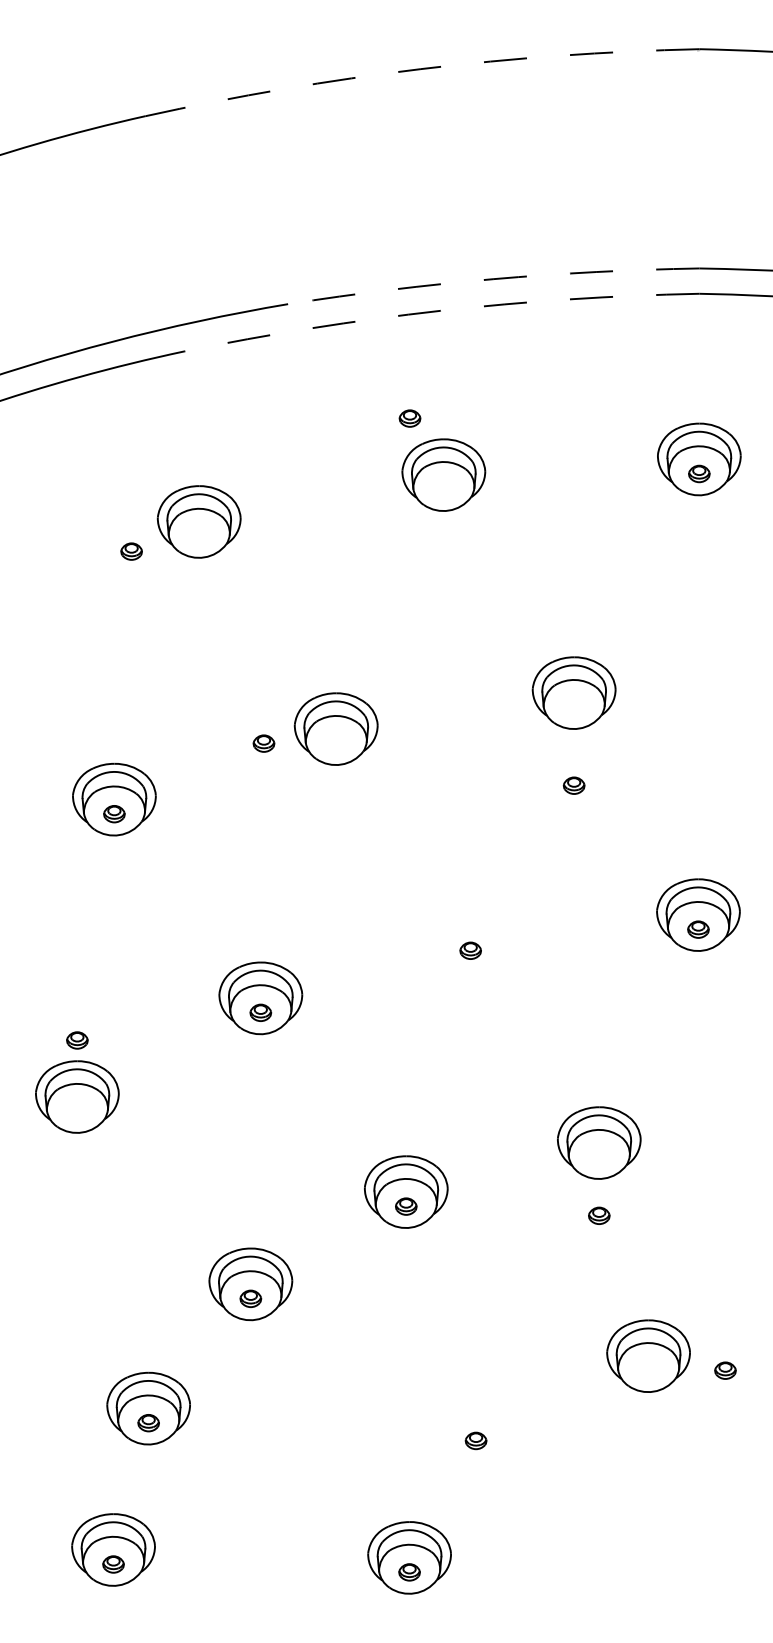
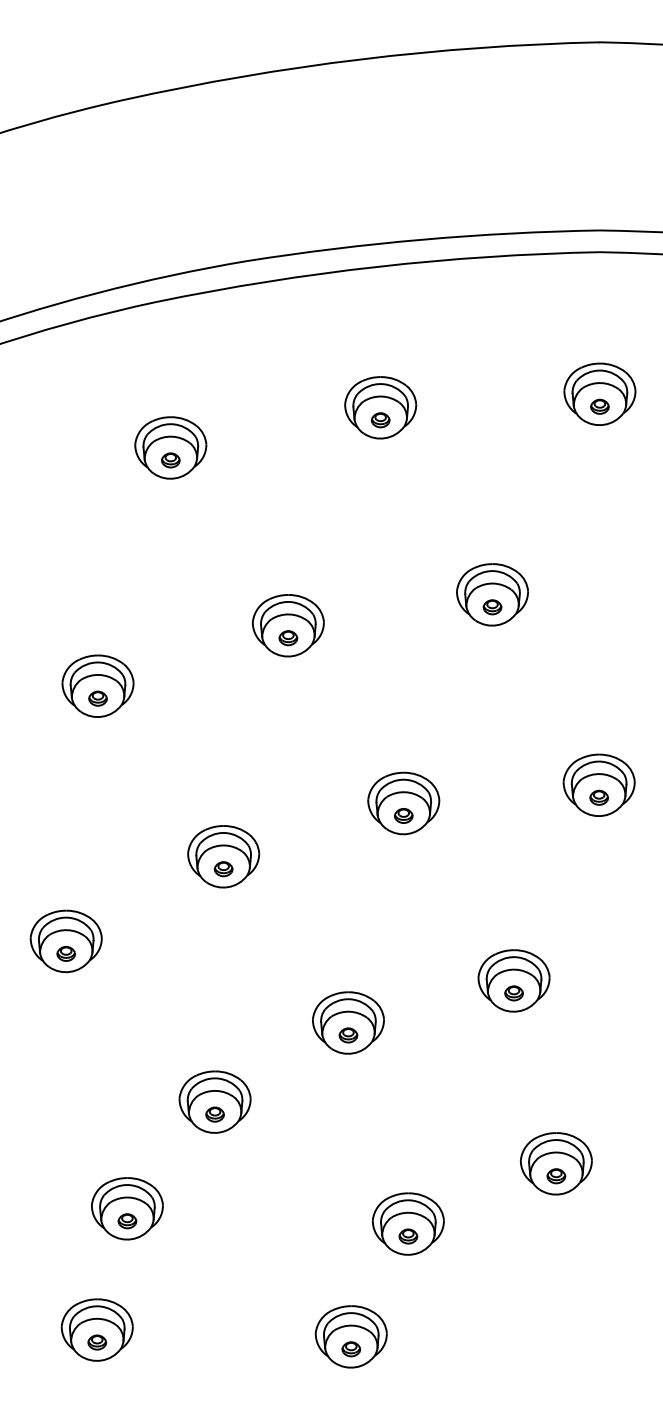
arc: (421, 69) -> (361, 59), dashed -> solid
arc: (492, 279) -> (422, 239), dashed -> solid
arc: (440, 310) -> (377, 266), dashed -> solid
part: (409, 418) -> (380, 420), moved
part: (131, 551) -> (170, 460), moved
part: (264, 744) -> (288, 638), moved
part: (574, 785) -> (492, 607), moved
part: (470, 936) -> (403, 803), added
part: (76, 1040) -> (65, 953), moved
part: (598, 1215) -> (513, 993), moved
part: (725, 1370) -> (556, 1176), moved
part: (476, 1425) -> (408, 1223), added

